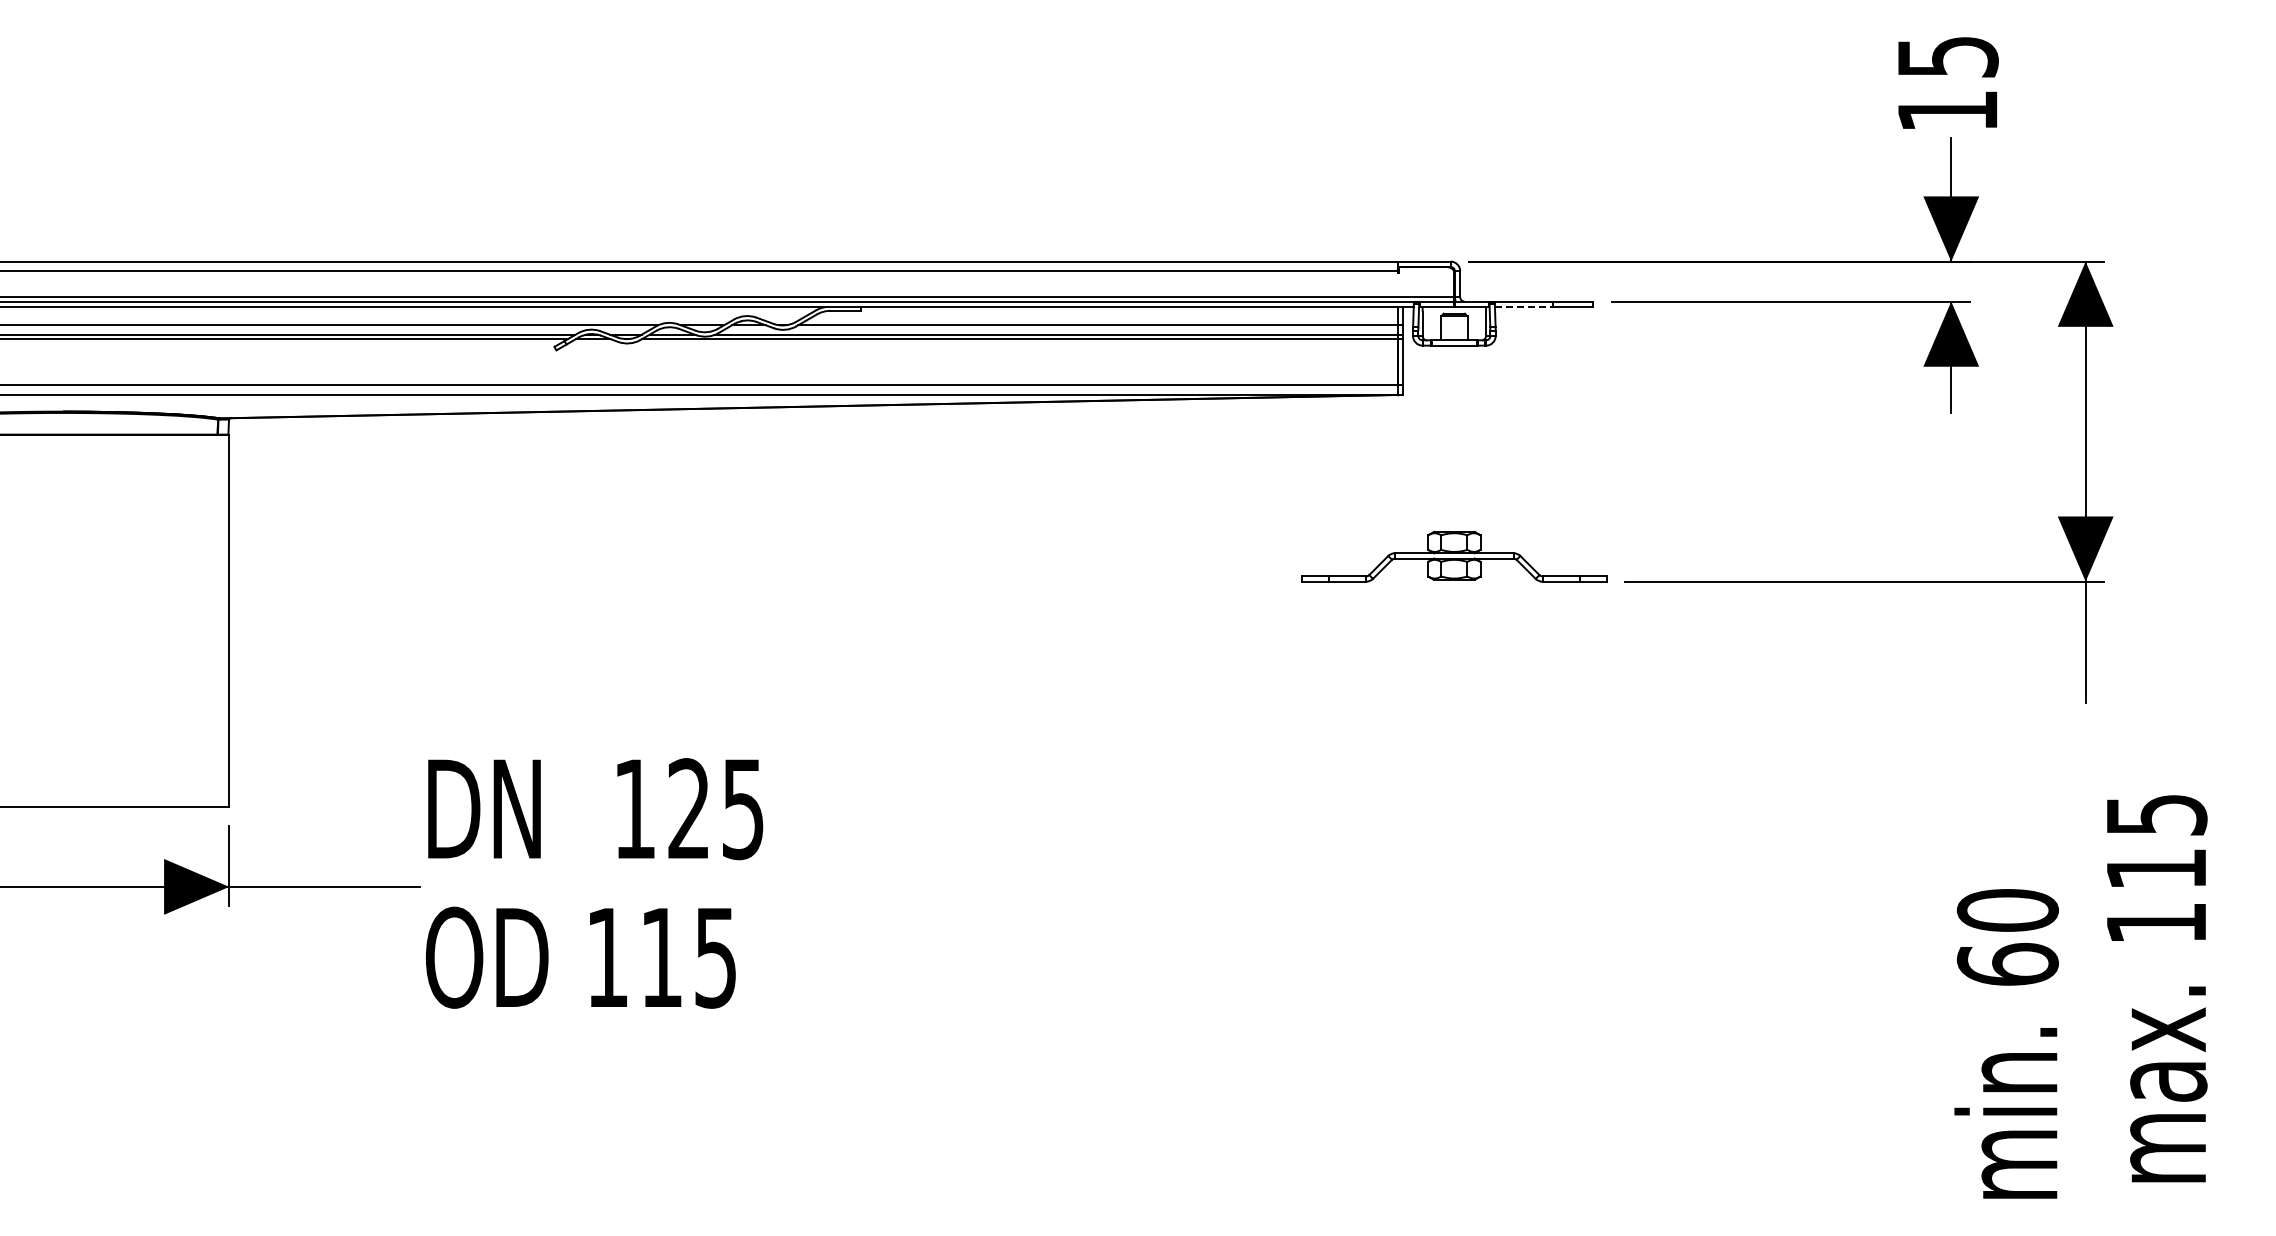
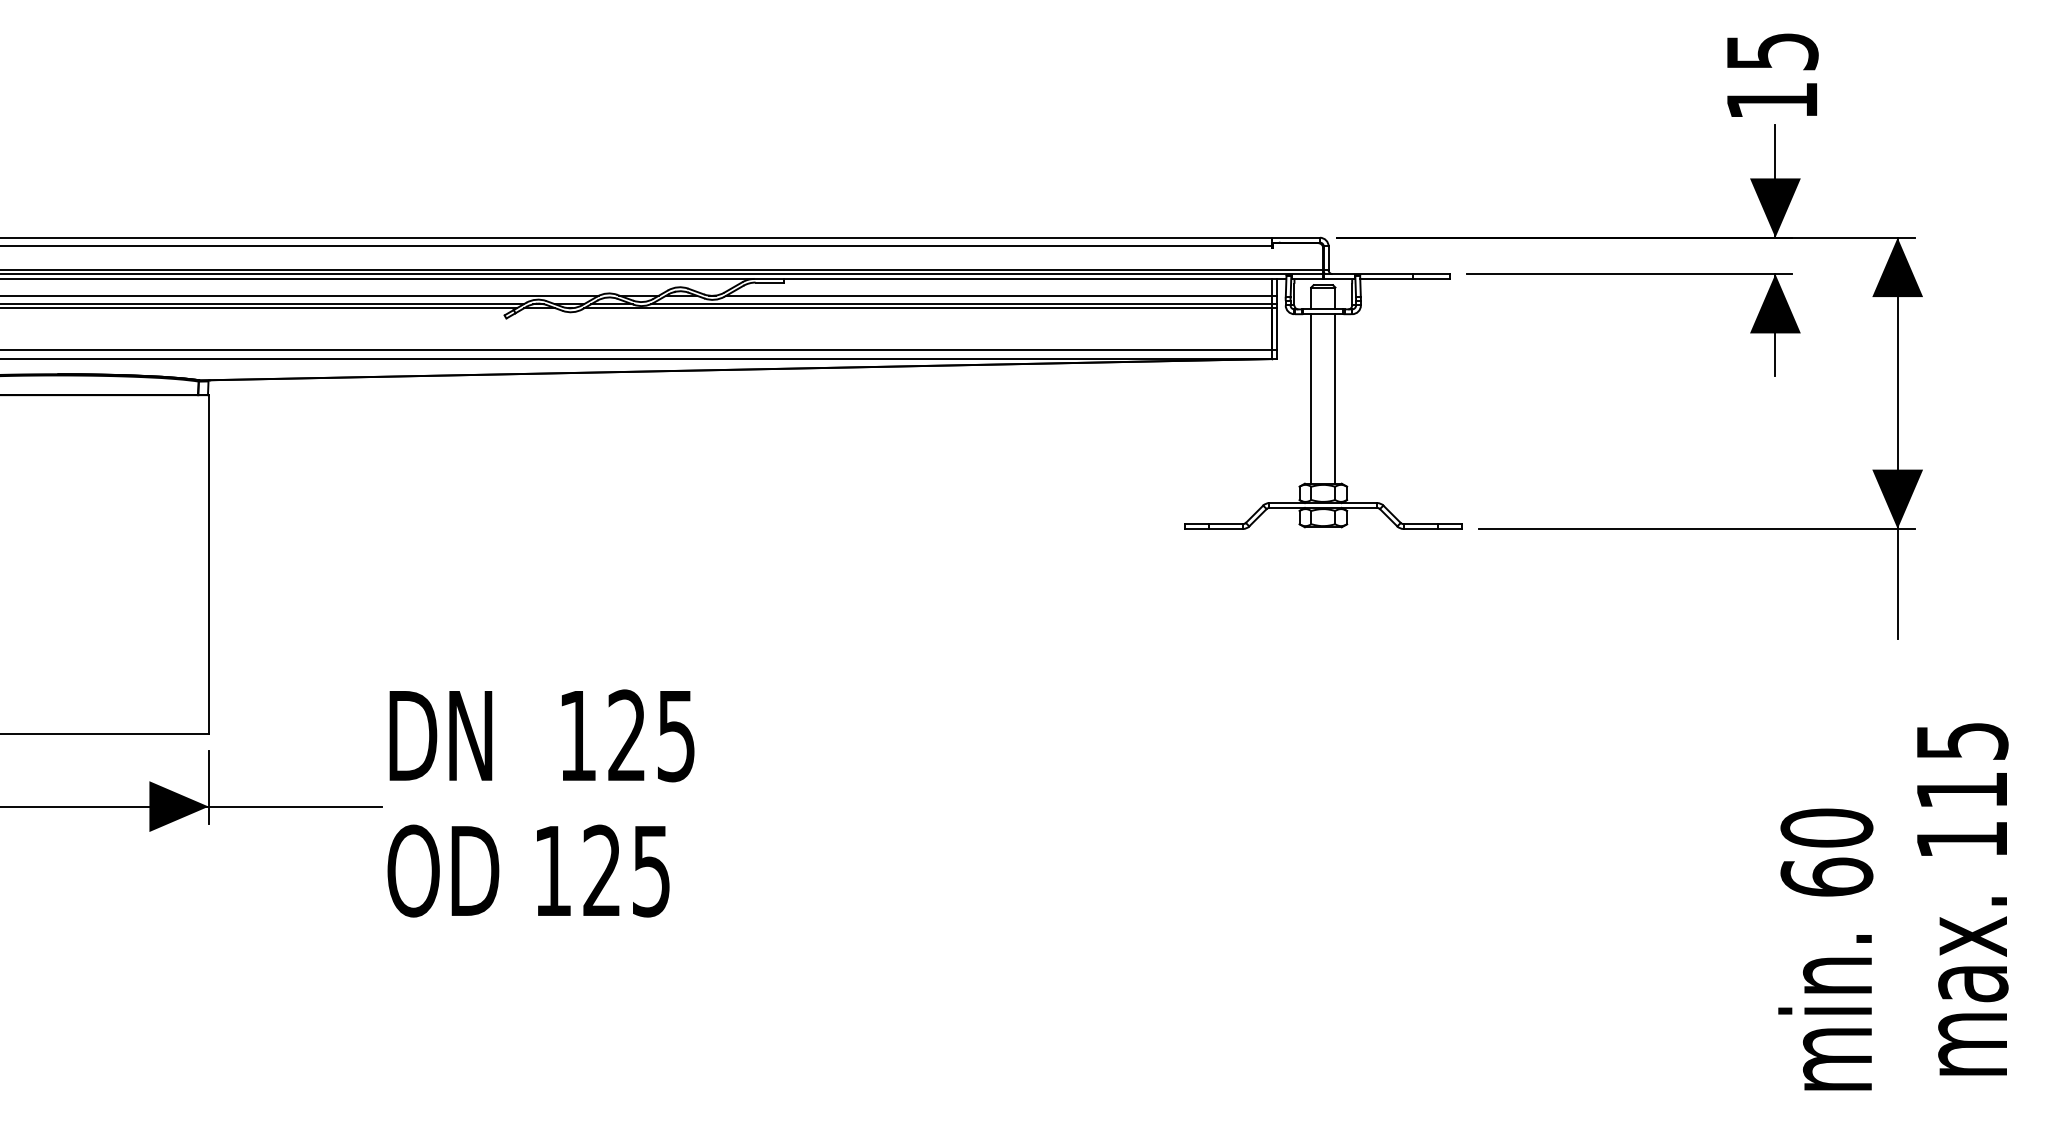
line: (1524, 306) -> (1387, 278), dashed -> solid
line: (1441, 438) -> (1311, 398), added
line: (1467, 438) -> (1335, 398), added
text: (661, 956) -> (601, 869), 115 -> 125

